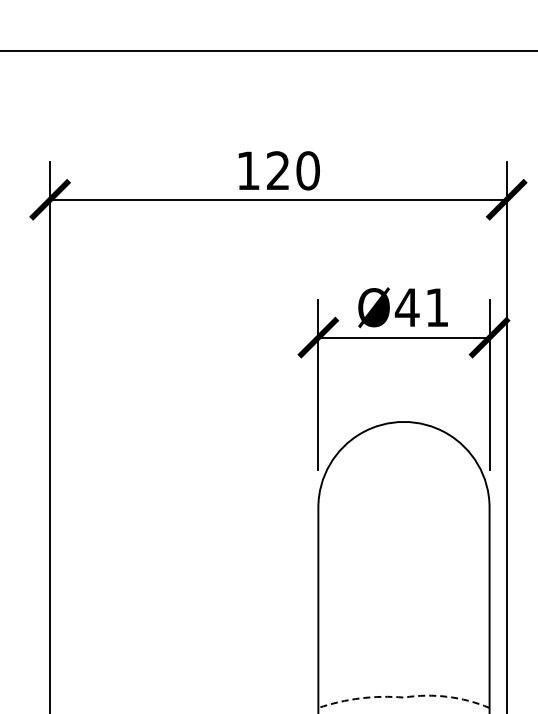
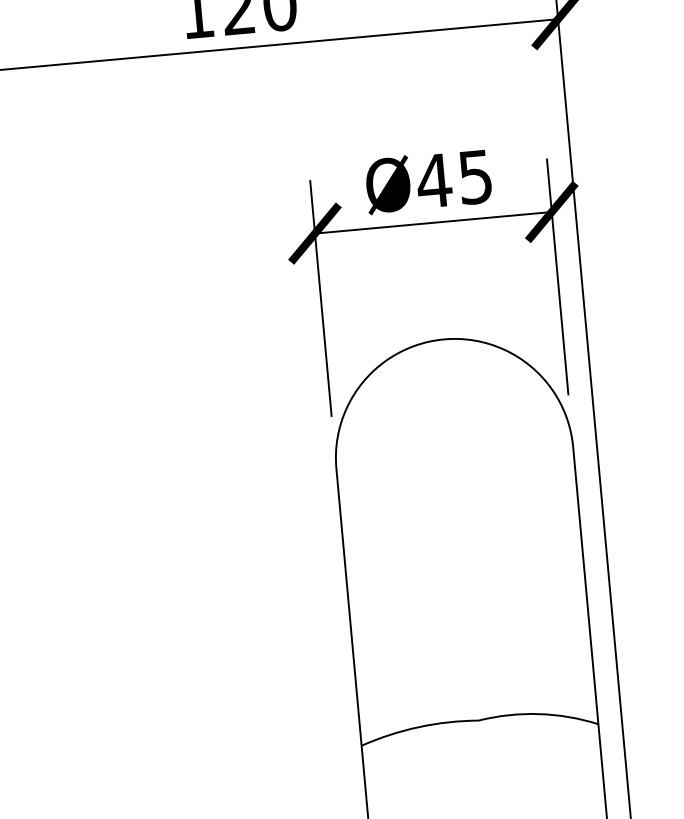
text: (437, 307) -> (475, 176), Ø41 -> Ø45
line: (403, 697) -> (478, 720), dashed -> solid

